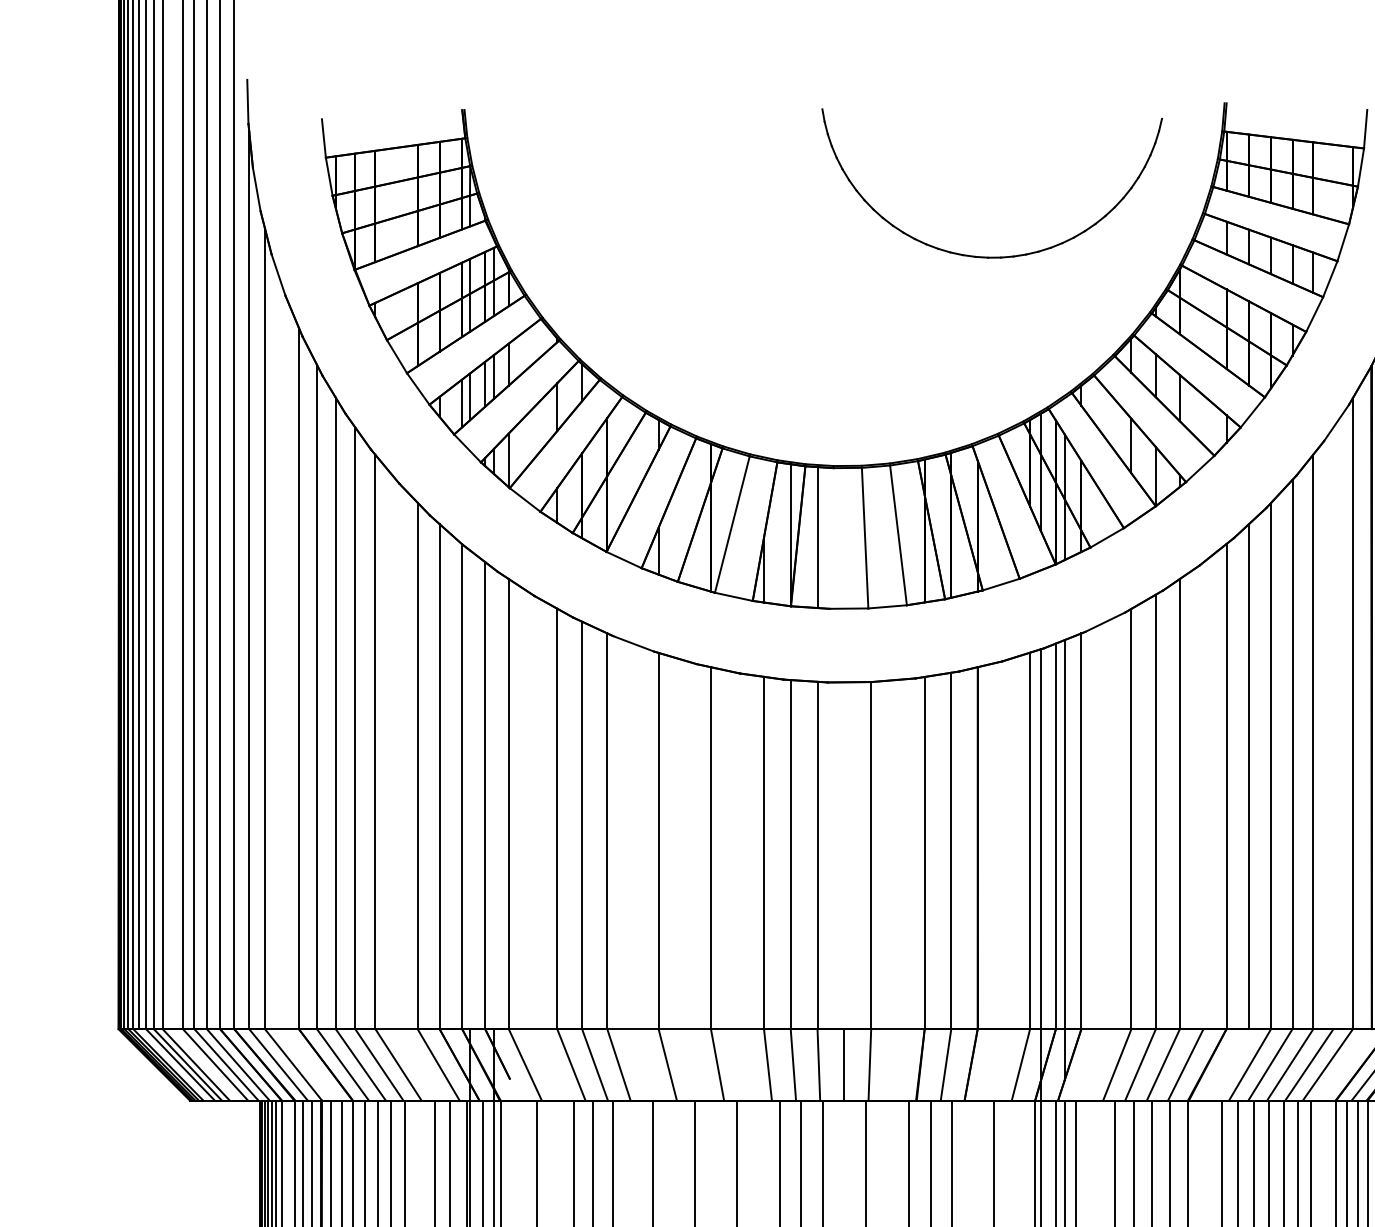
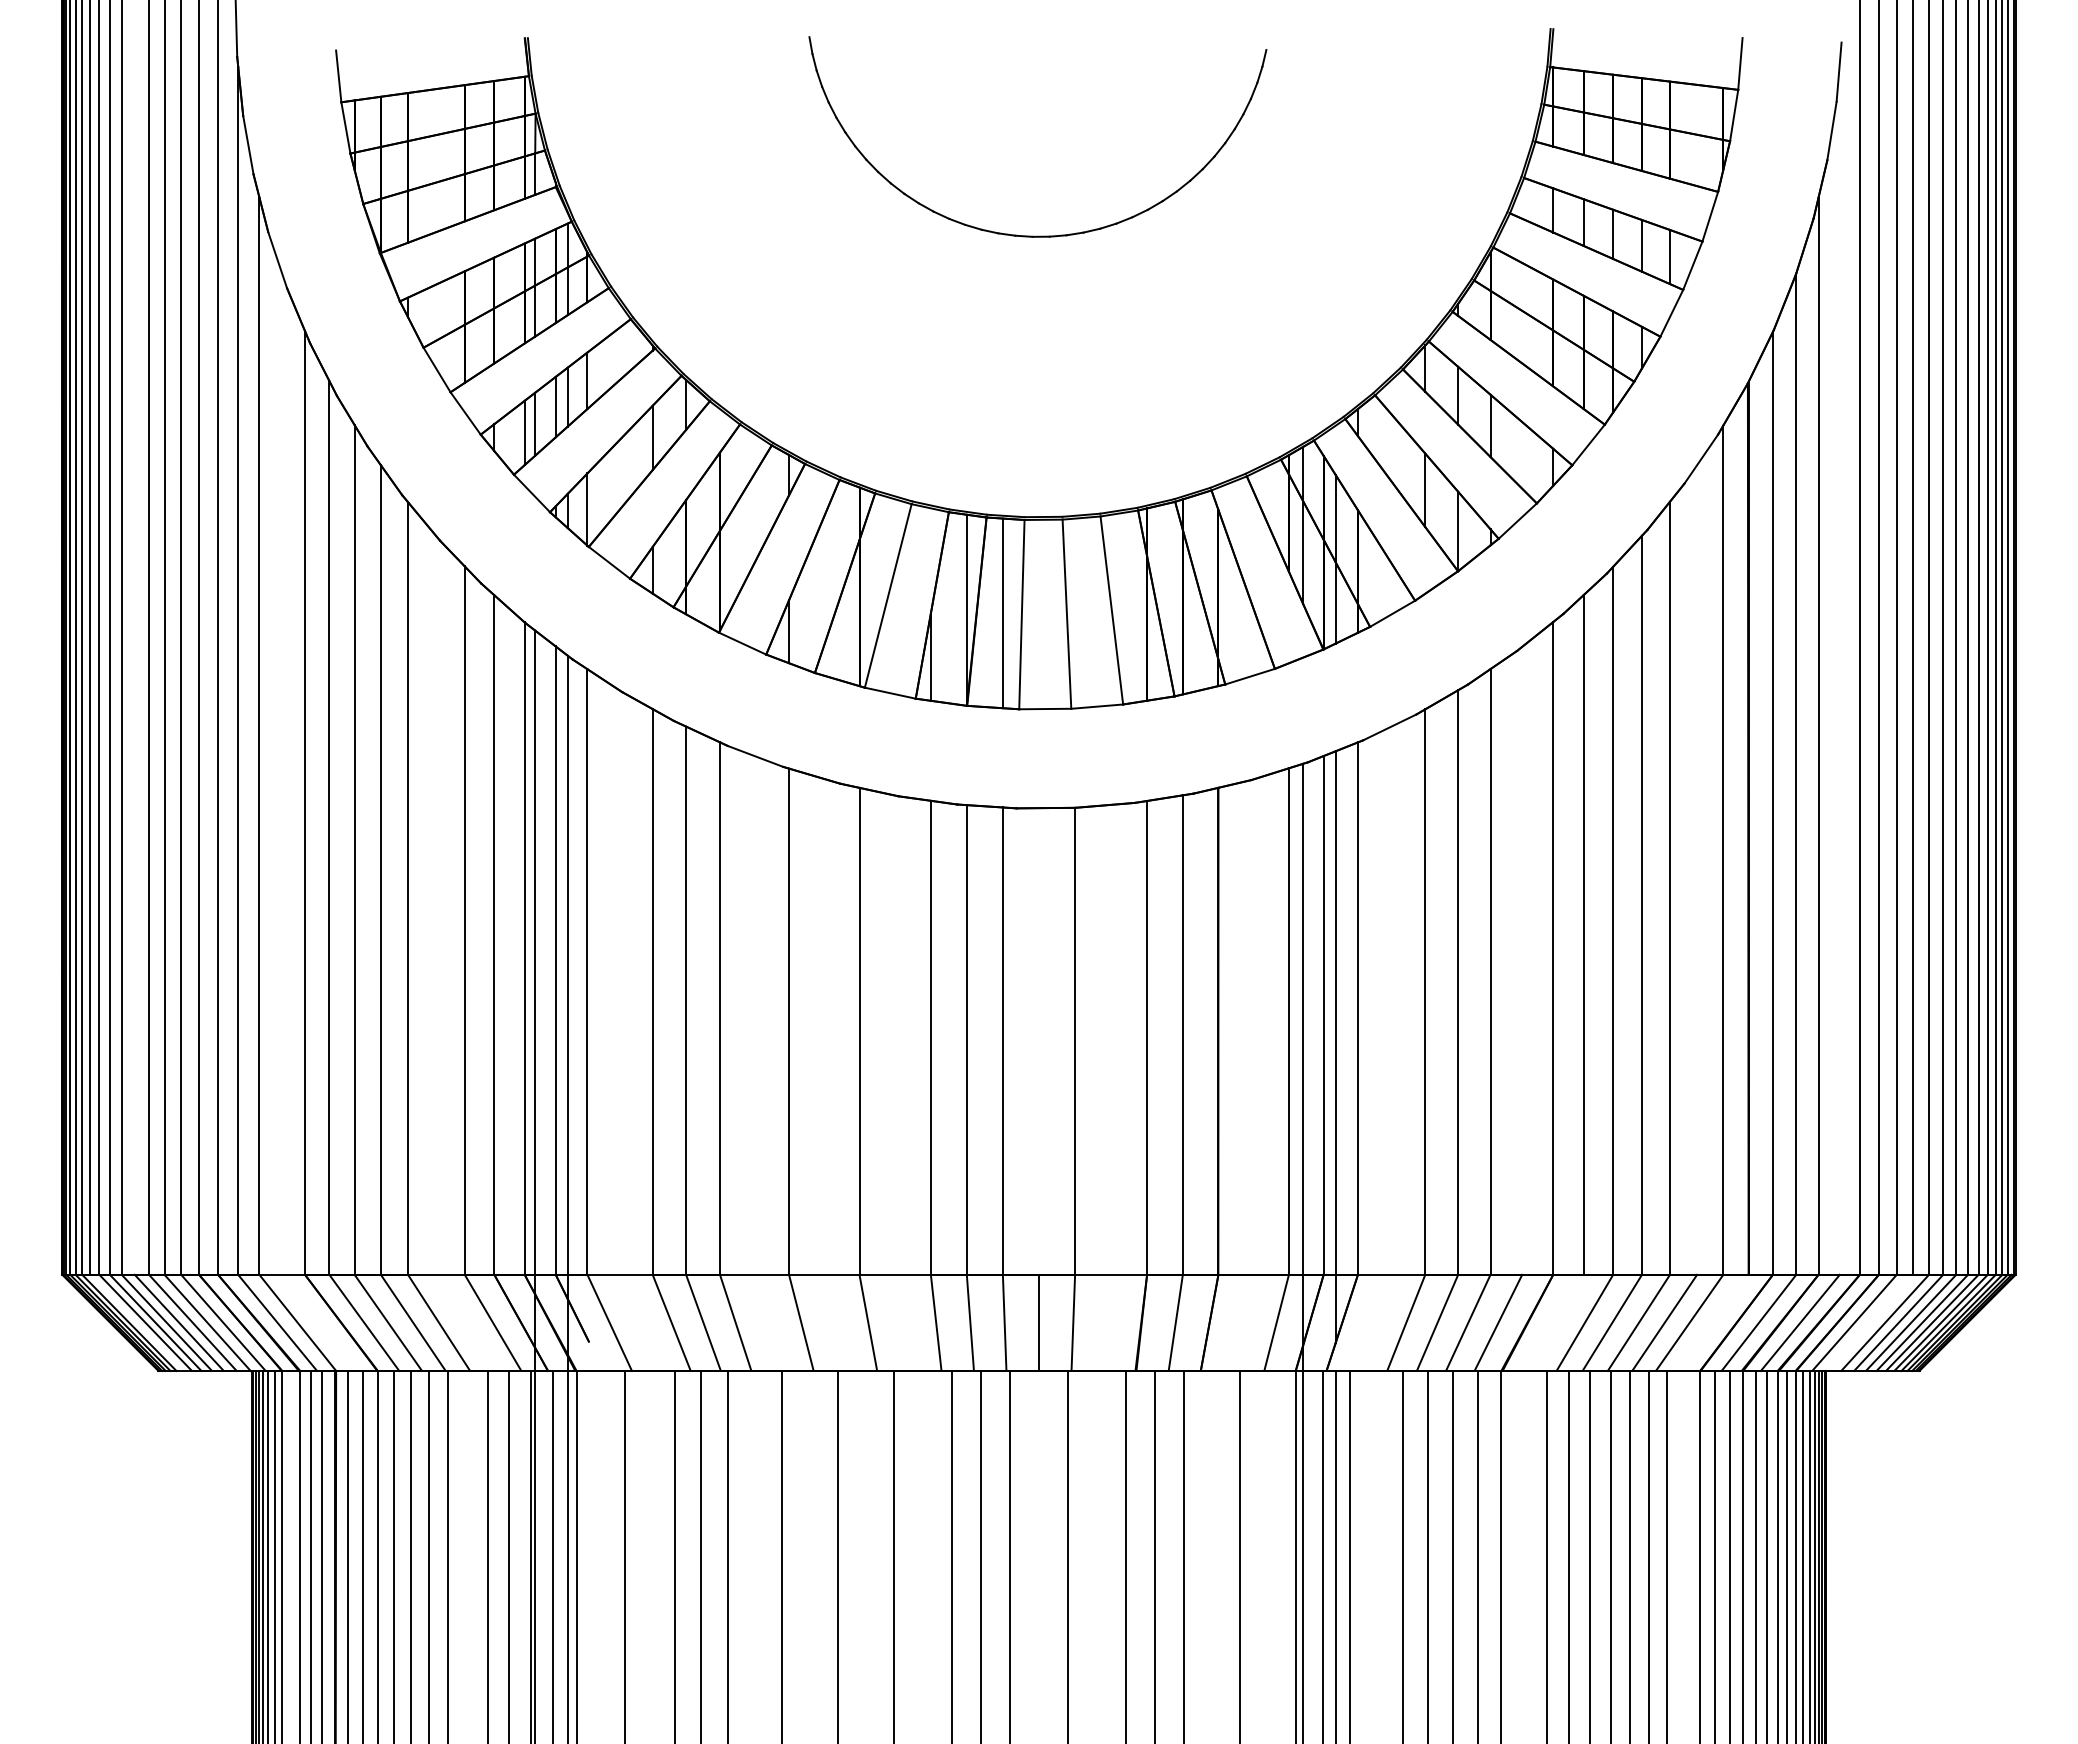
part: (991, 256) -> (1037, 235), moved
line: (831, 538) -> (1021, 614), added
line: (470, 789) -> (535, 952), added
line: (493, 798) -> (567, 964), added
line: (204, 1064) -> (178, 1322), added

